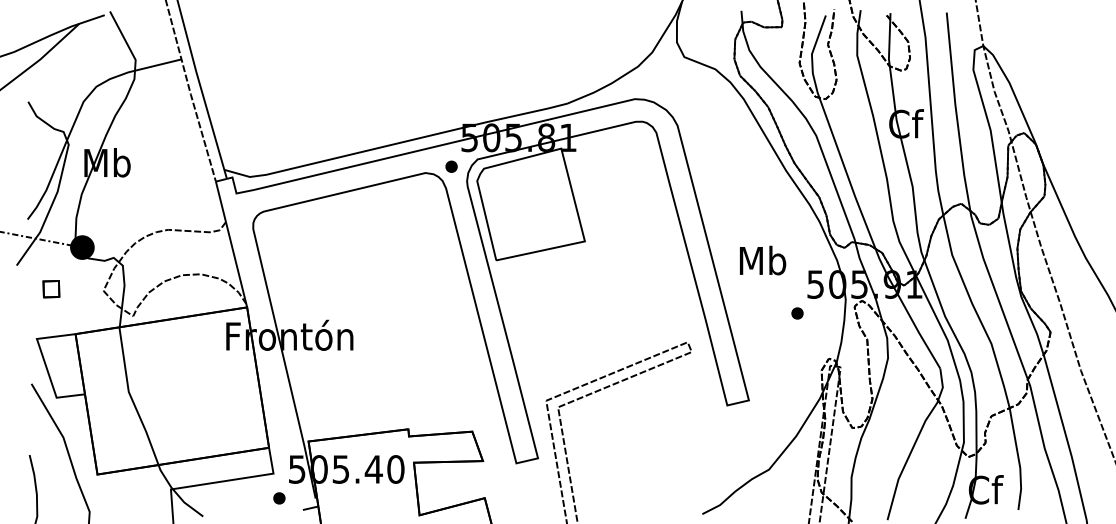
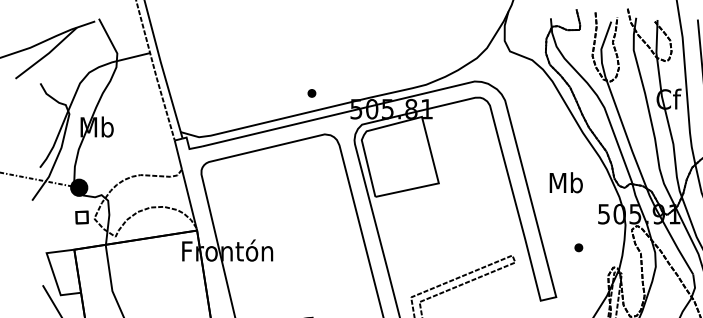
part: (451, 166) -> (311, 93), moved
text: (763, 260) -> (566, 182), moved
part: (51, 289) -> (82, 217), moved
part: (797, 313) -> (578, 247), moved

